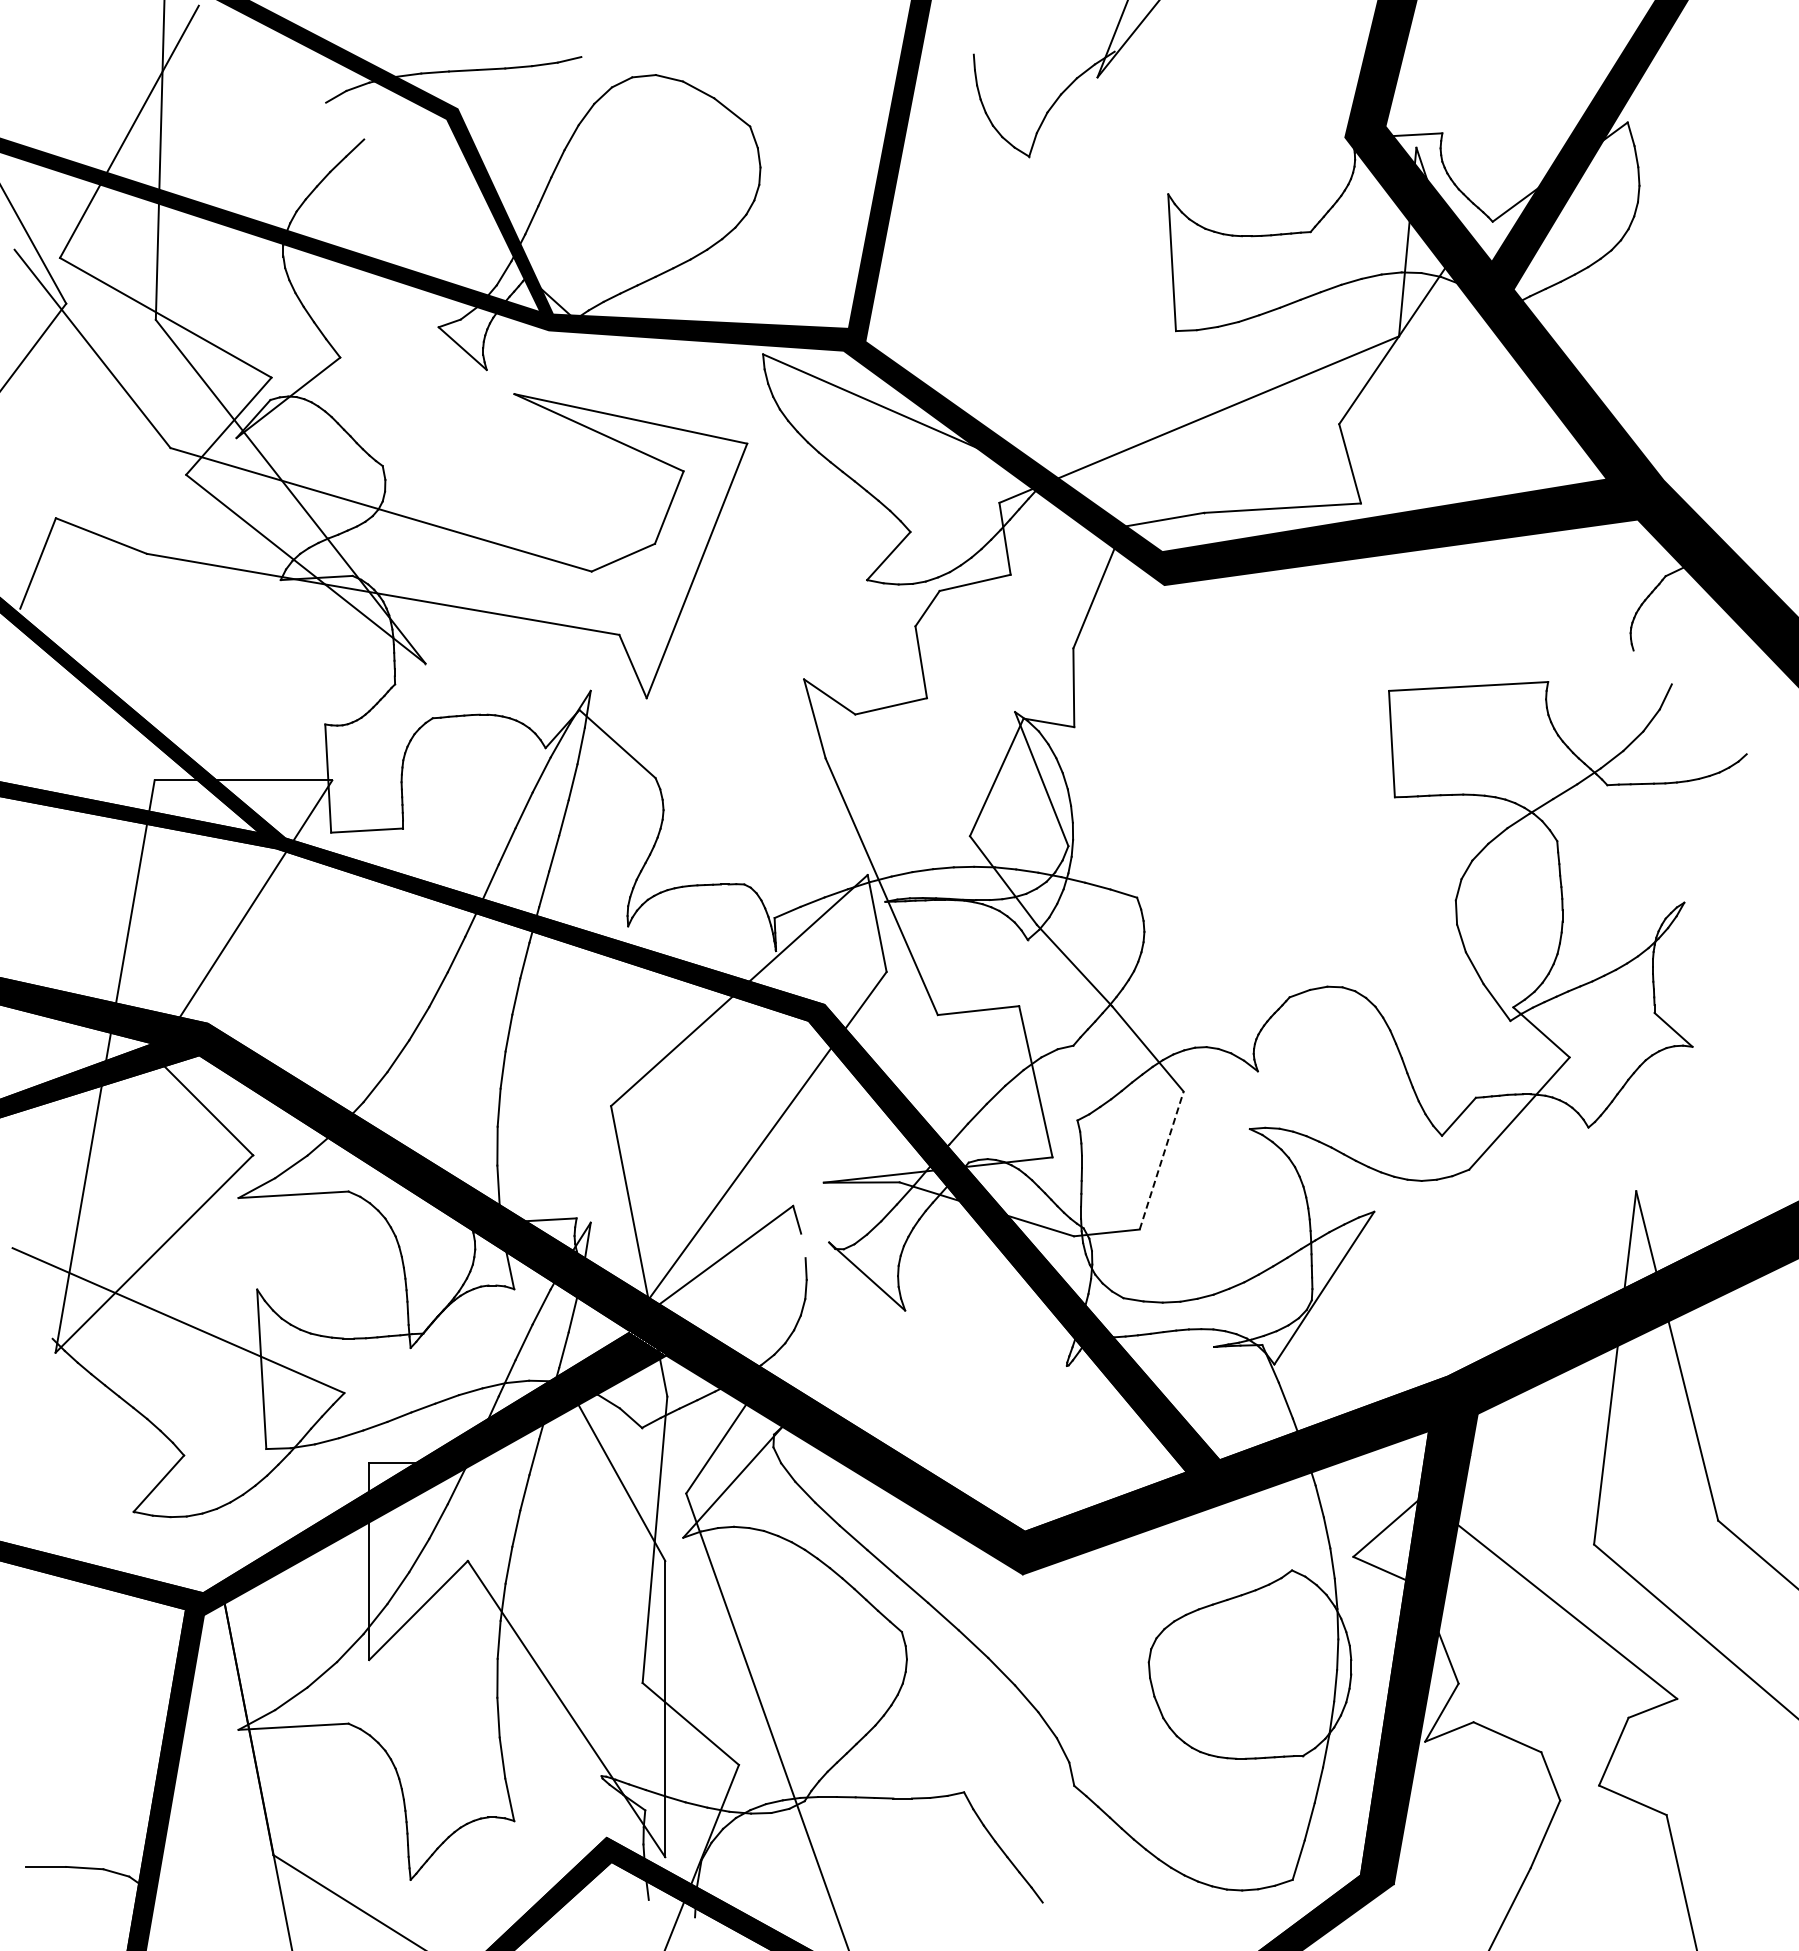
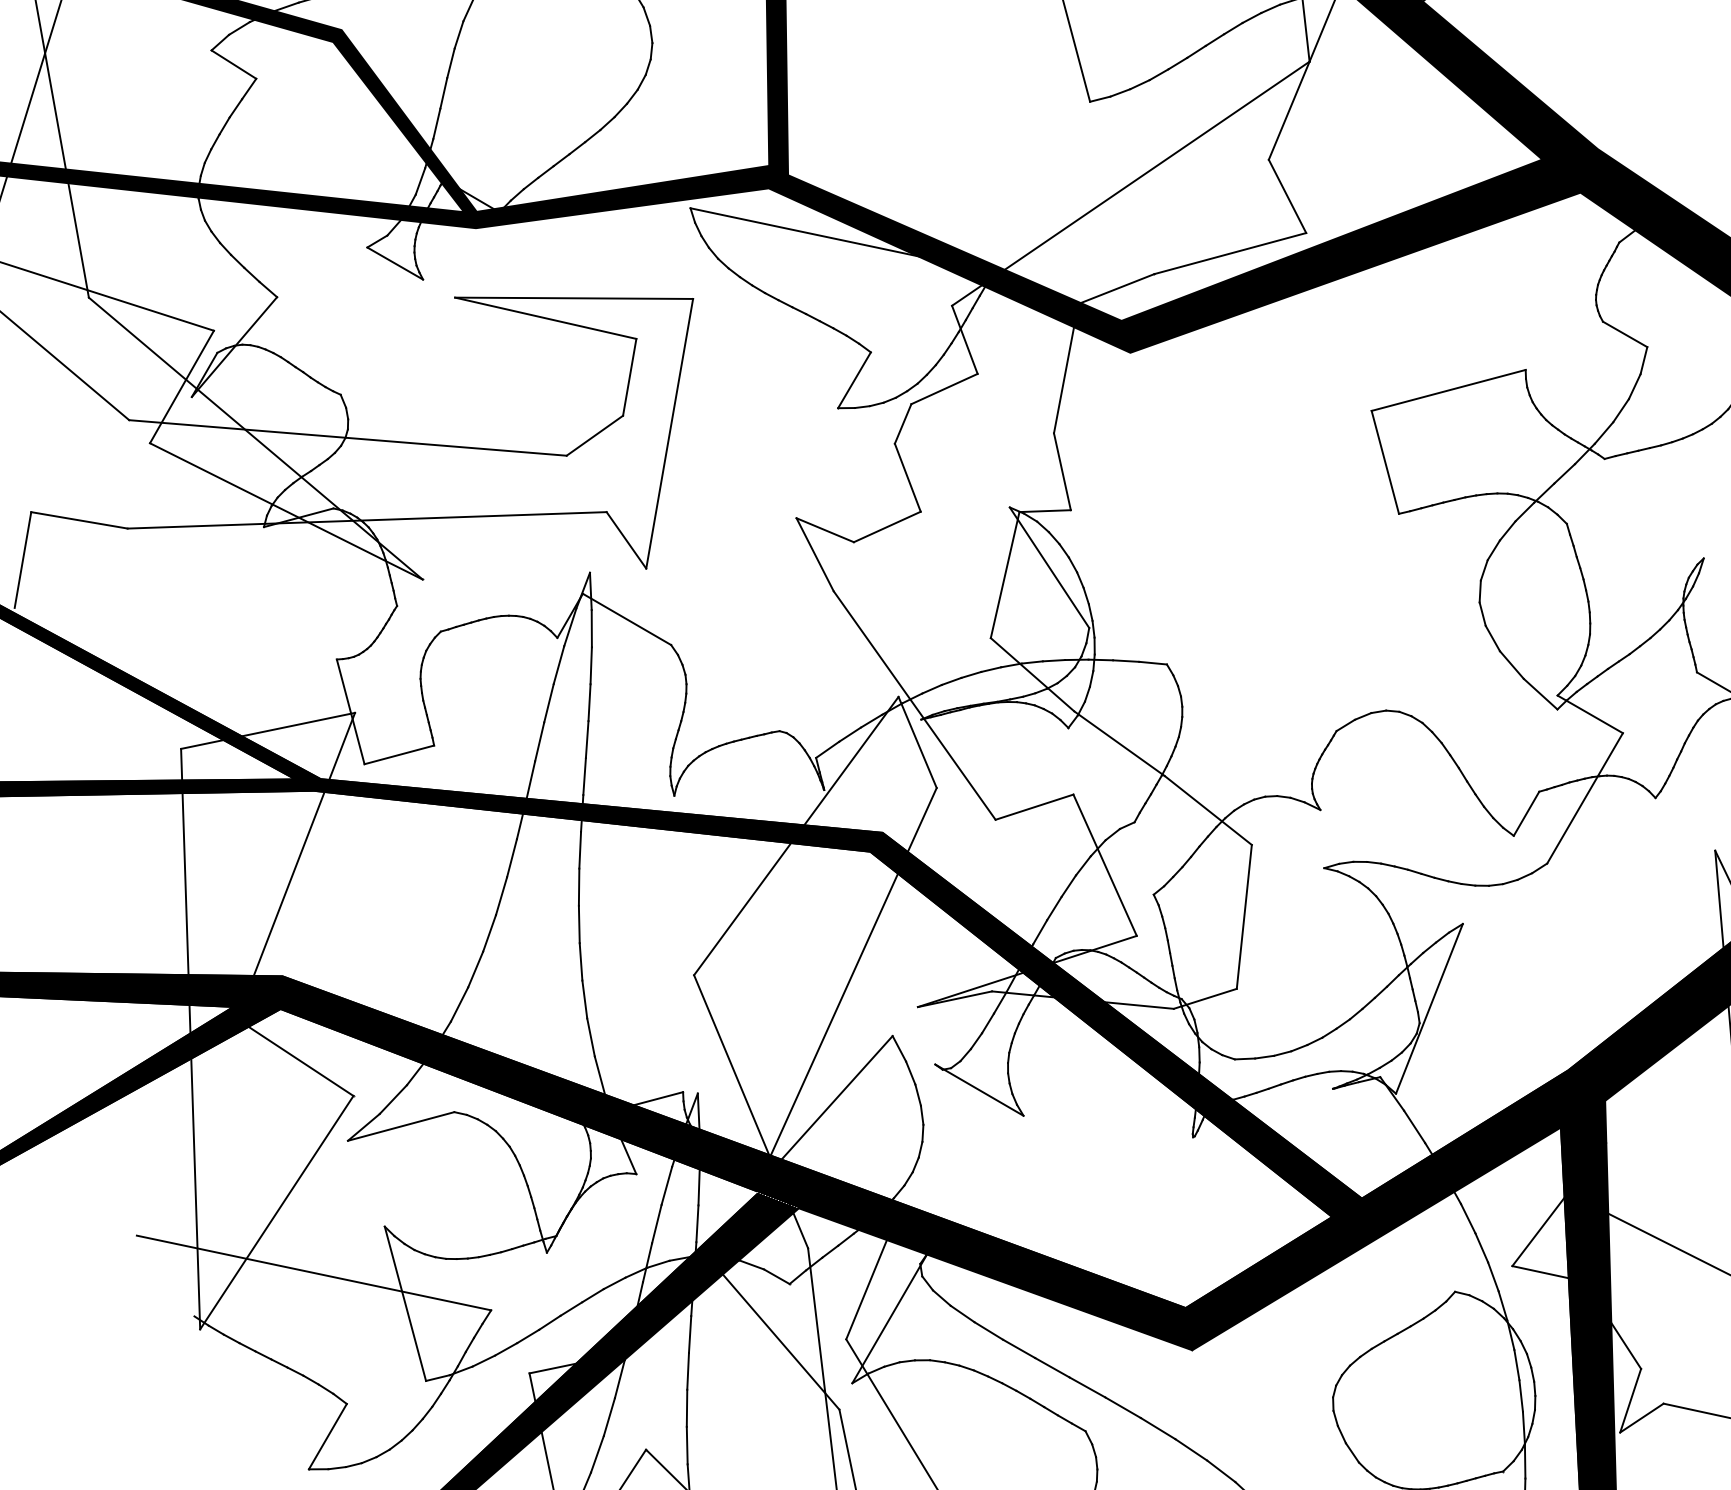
line: (345, 120) -> (234, 63), added
line: (1652, 667) -> (1624, 334), added
line: (1161, 1160) -> (1244, 916), dashed -> solid
line: (803, 1245) -> (910, 1072), added

